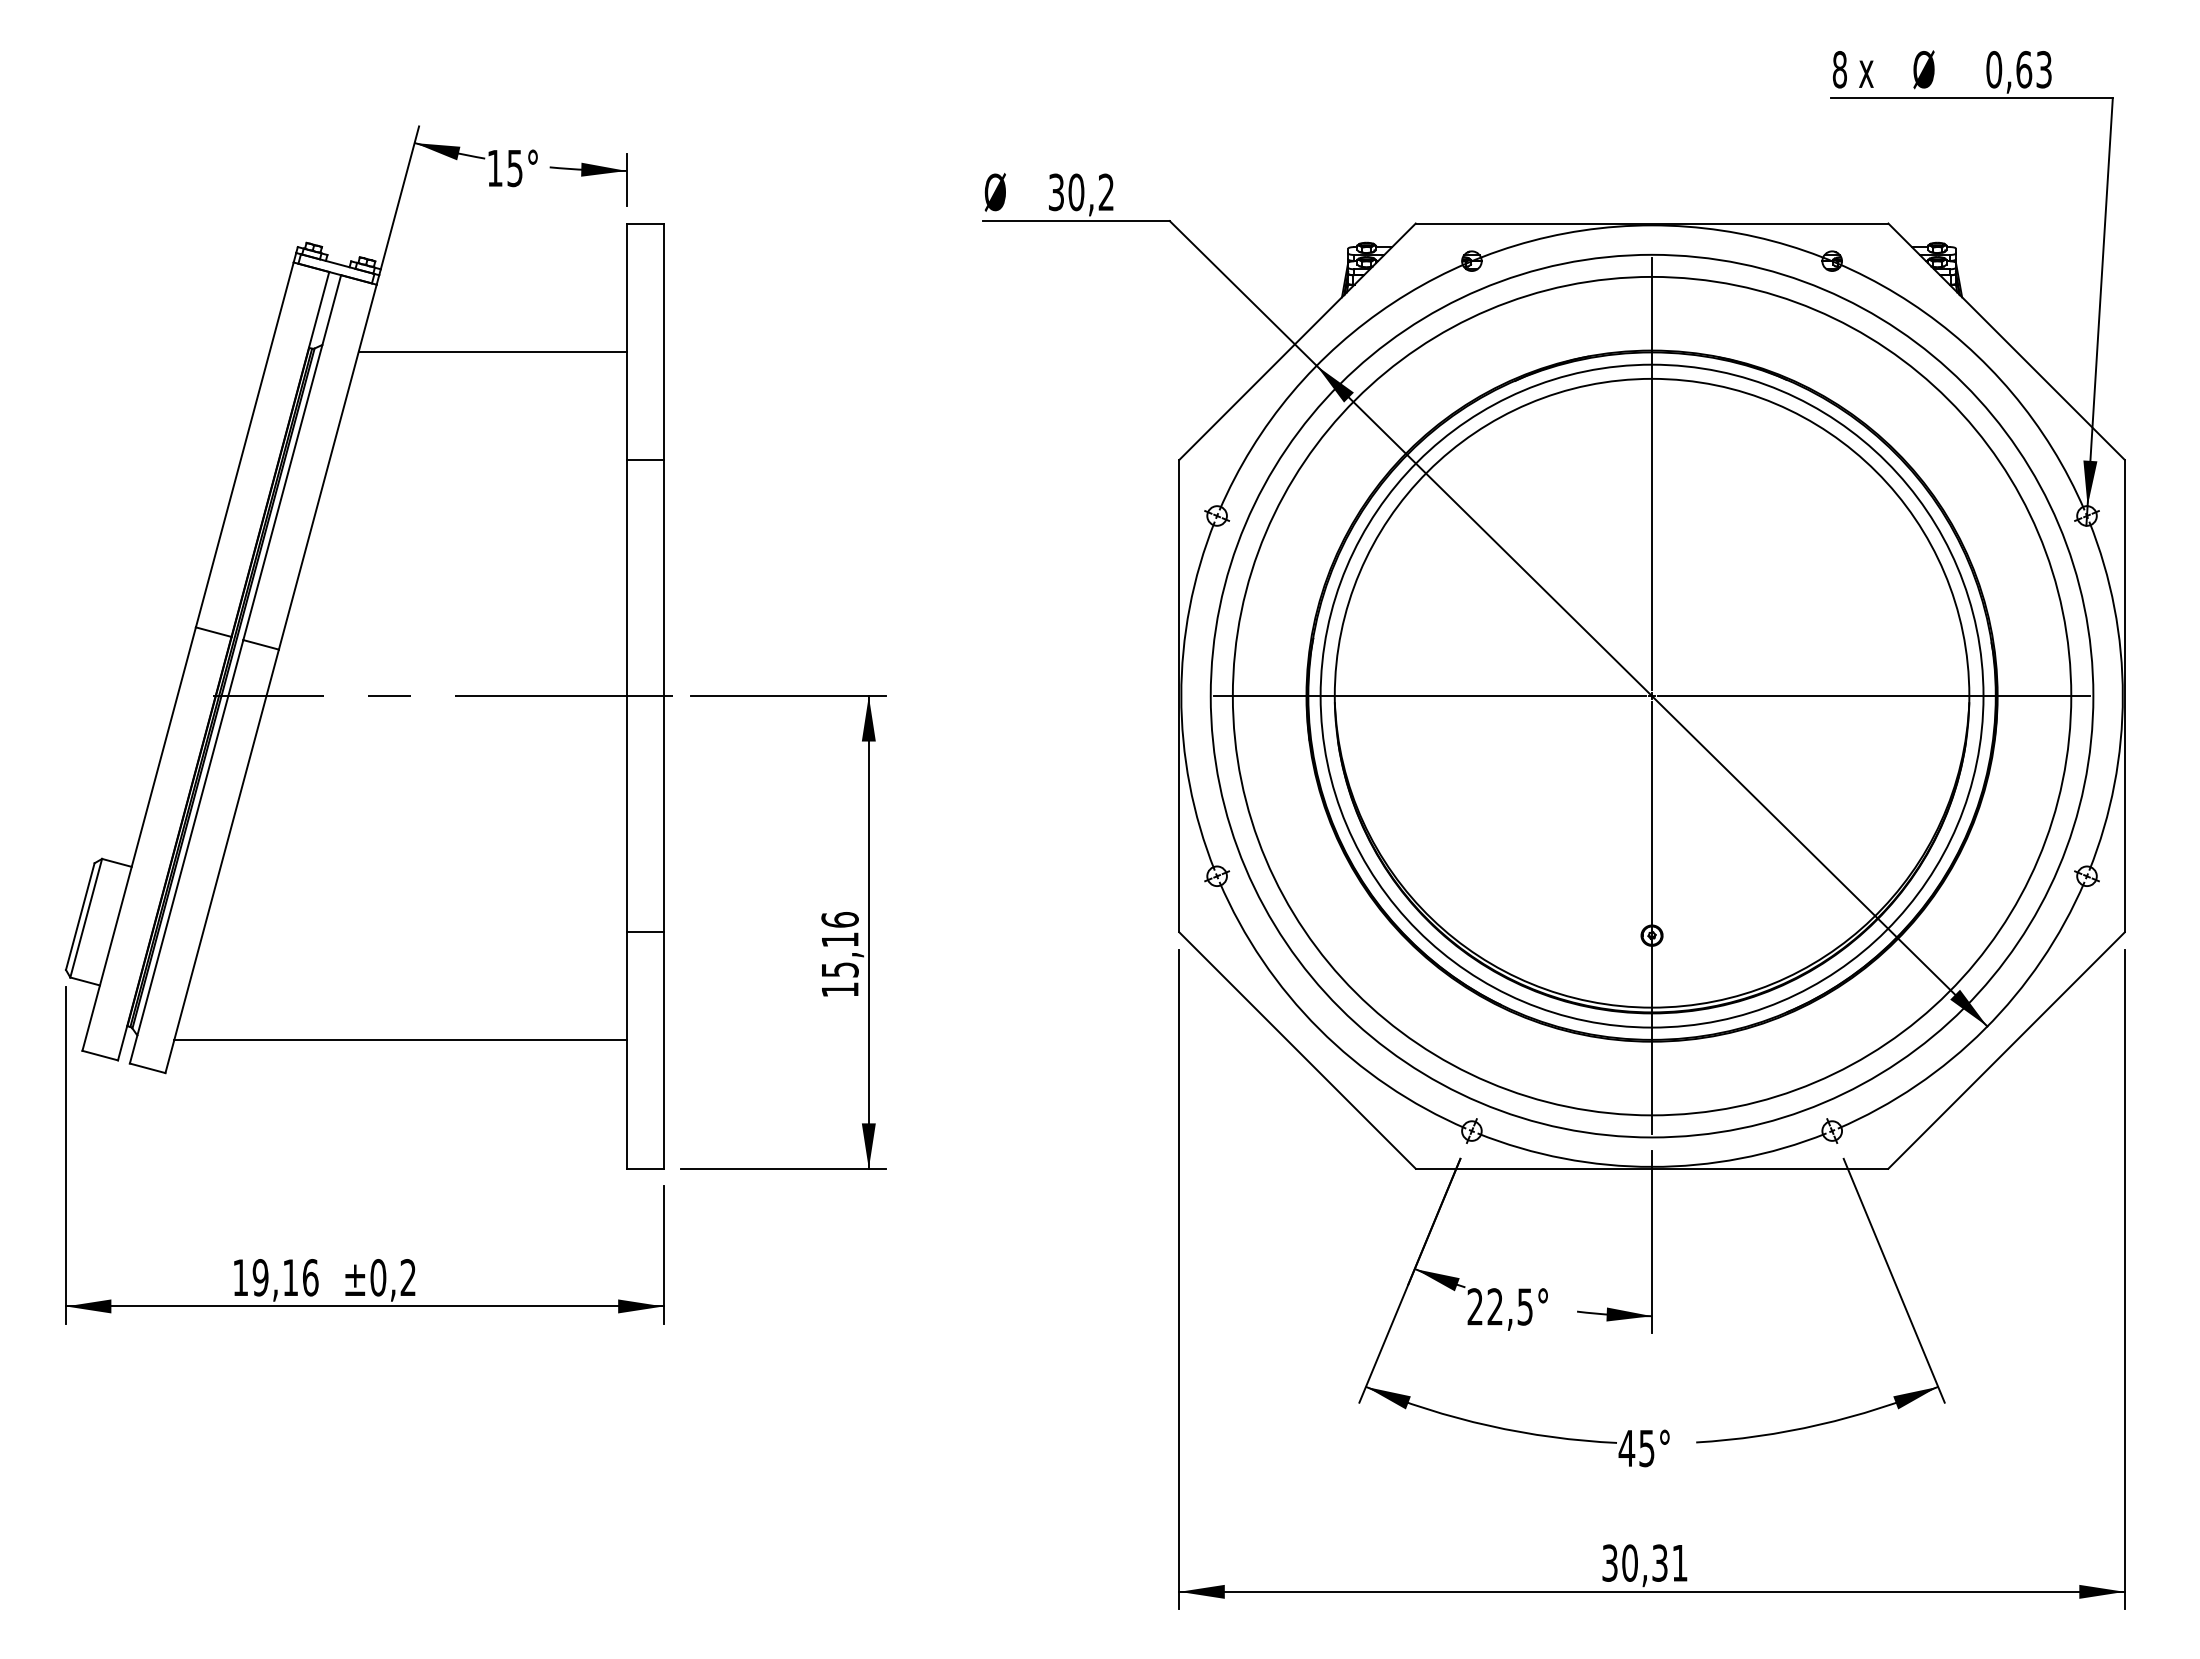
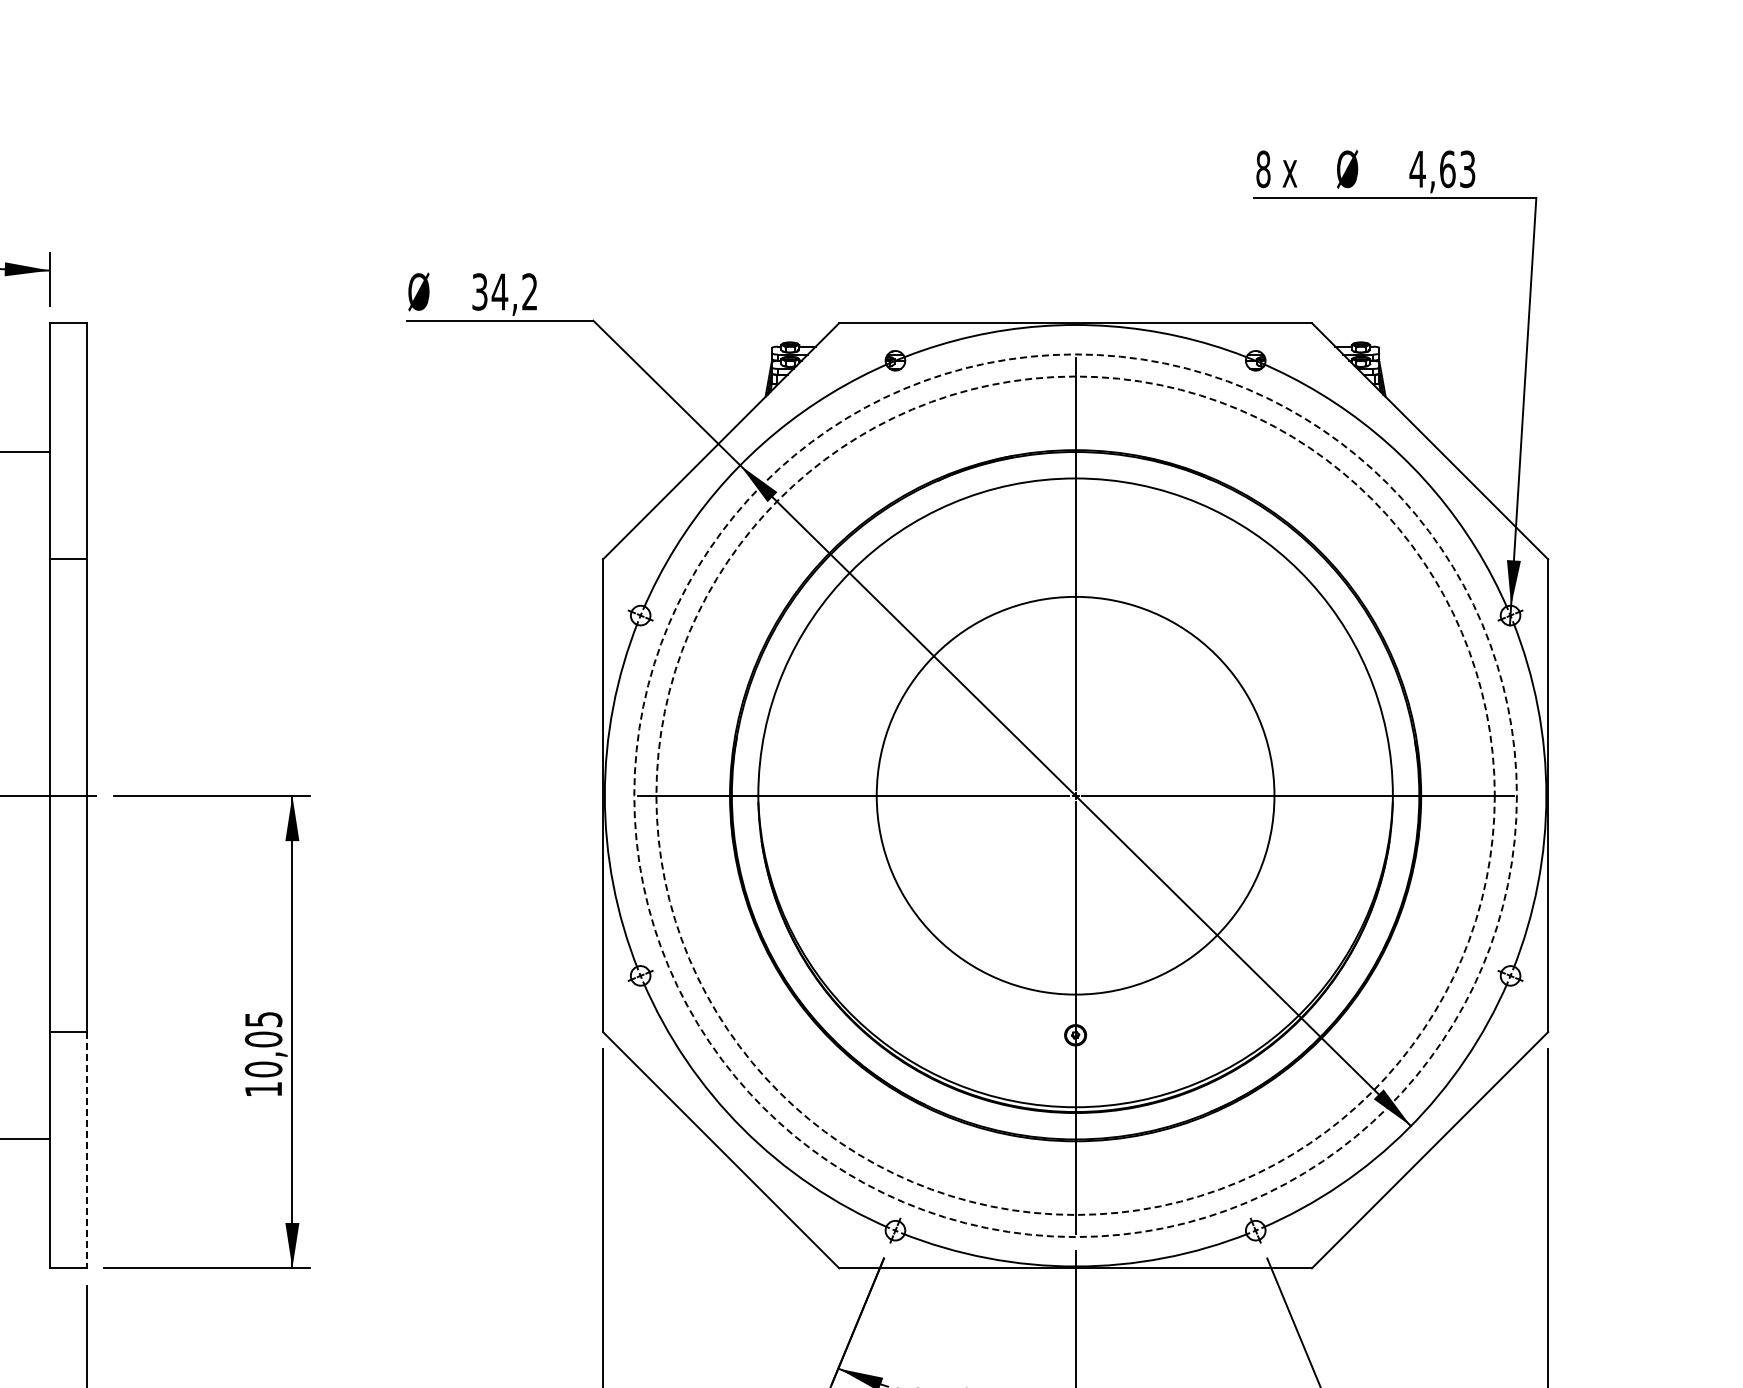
text: (1993, 69) -> (1417, 169), 0,63 -> 4,63
text: (1076, 192) -> (500, 292), 30,2 -> 34,2
circle: (1651, 695) -> (1075, 795), size x0.6
circle: (1651, 695) -> (1075, 795), solid -> dashed
circle: (1651, 695) -> (1075, 795), solid -> dashed
text: (839, 944) -> (263, 1044), 15,16 -> 10,05
line: (663, 1051) -> (87, 1151), solid -> dashed

